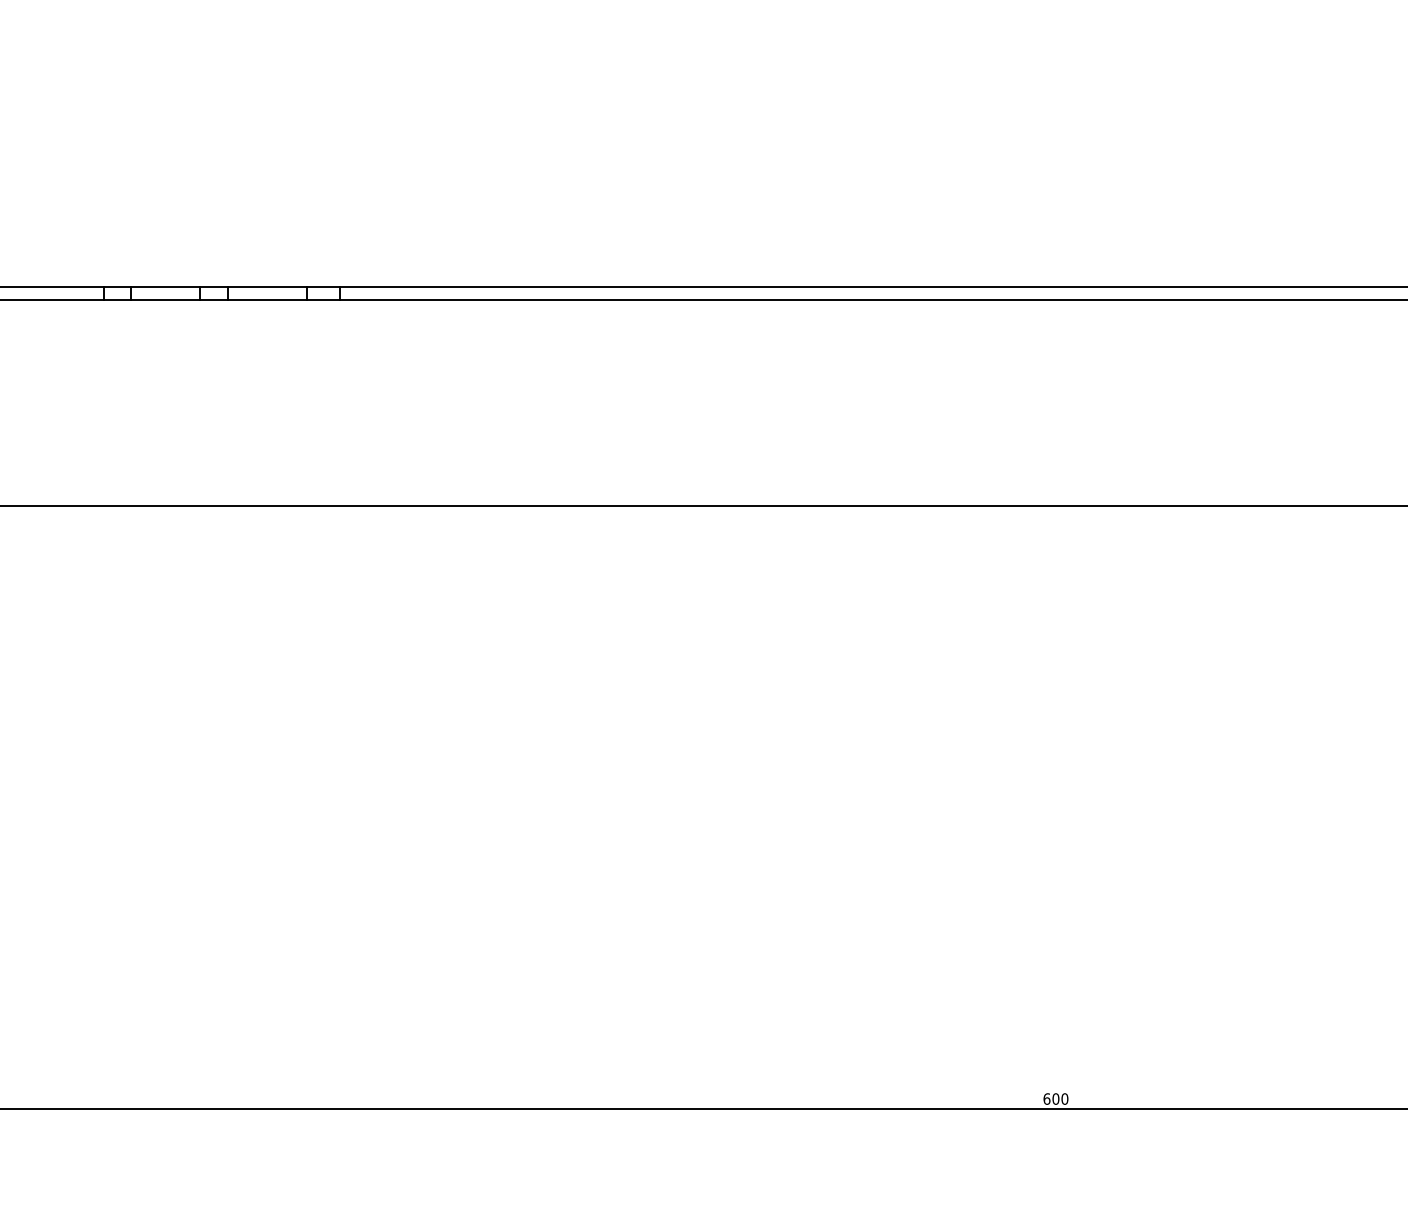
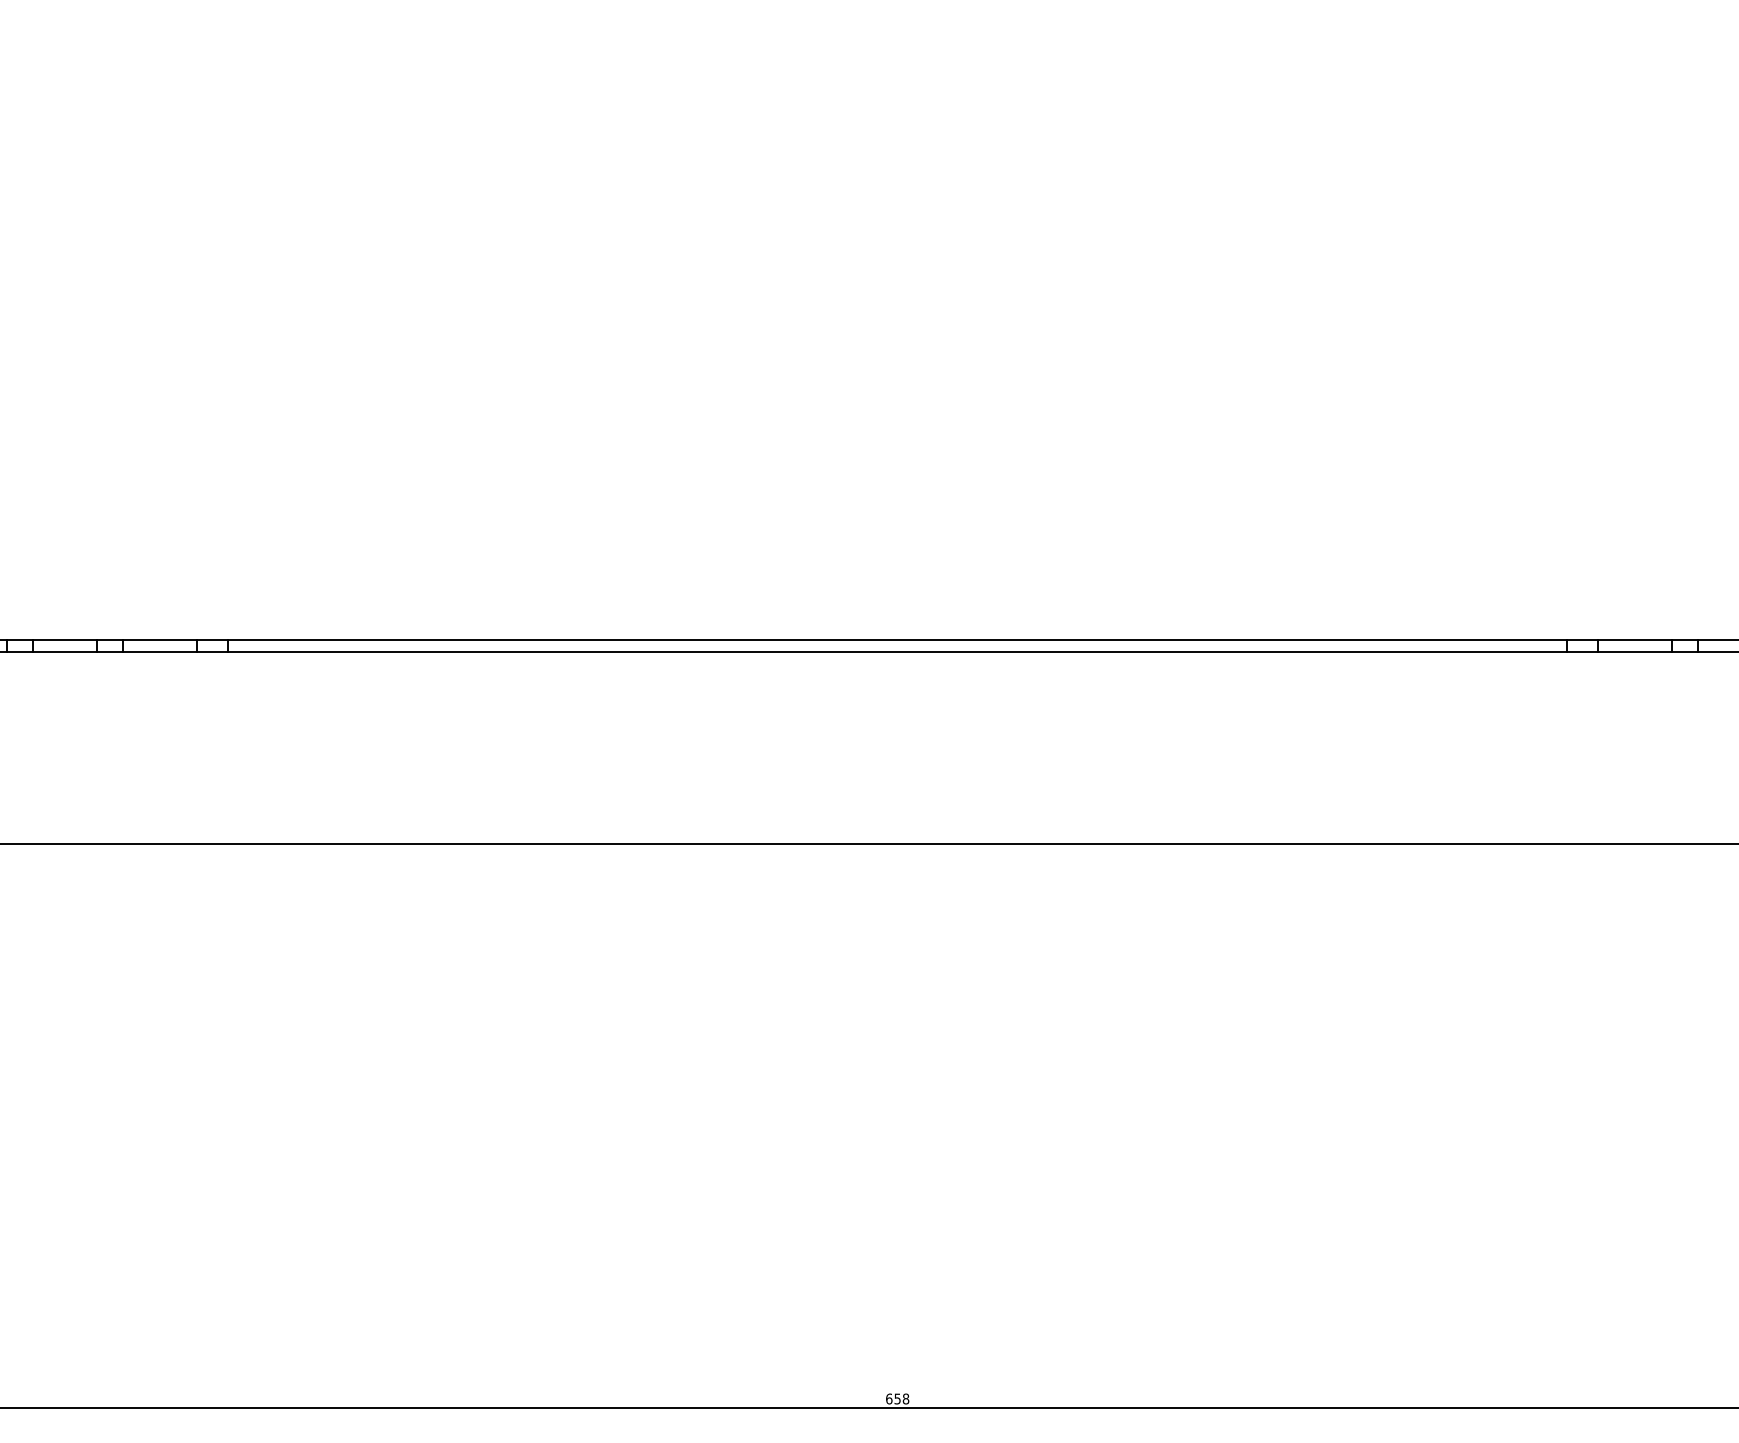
text: (1060, 1098) -> (901, 1398), 600 -> 658

